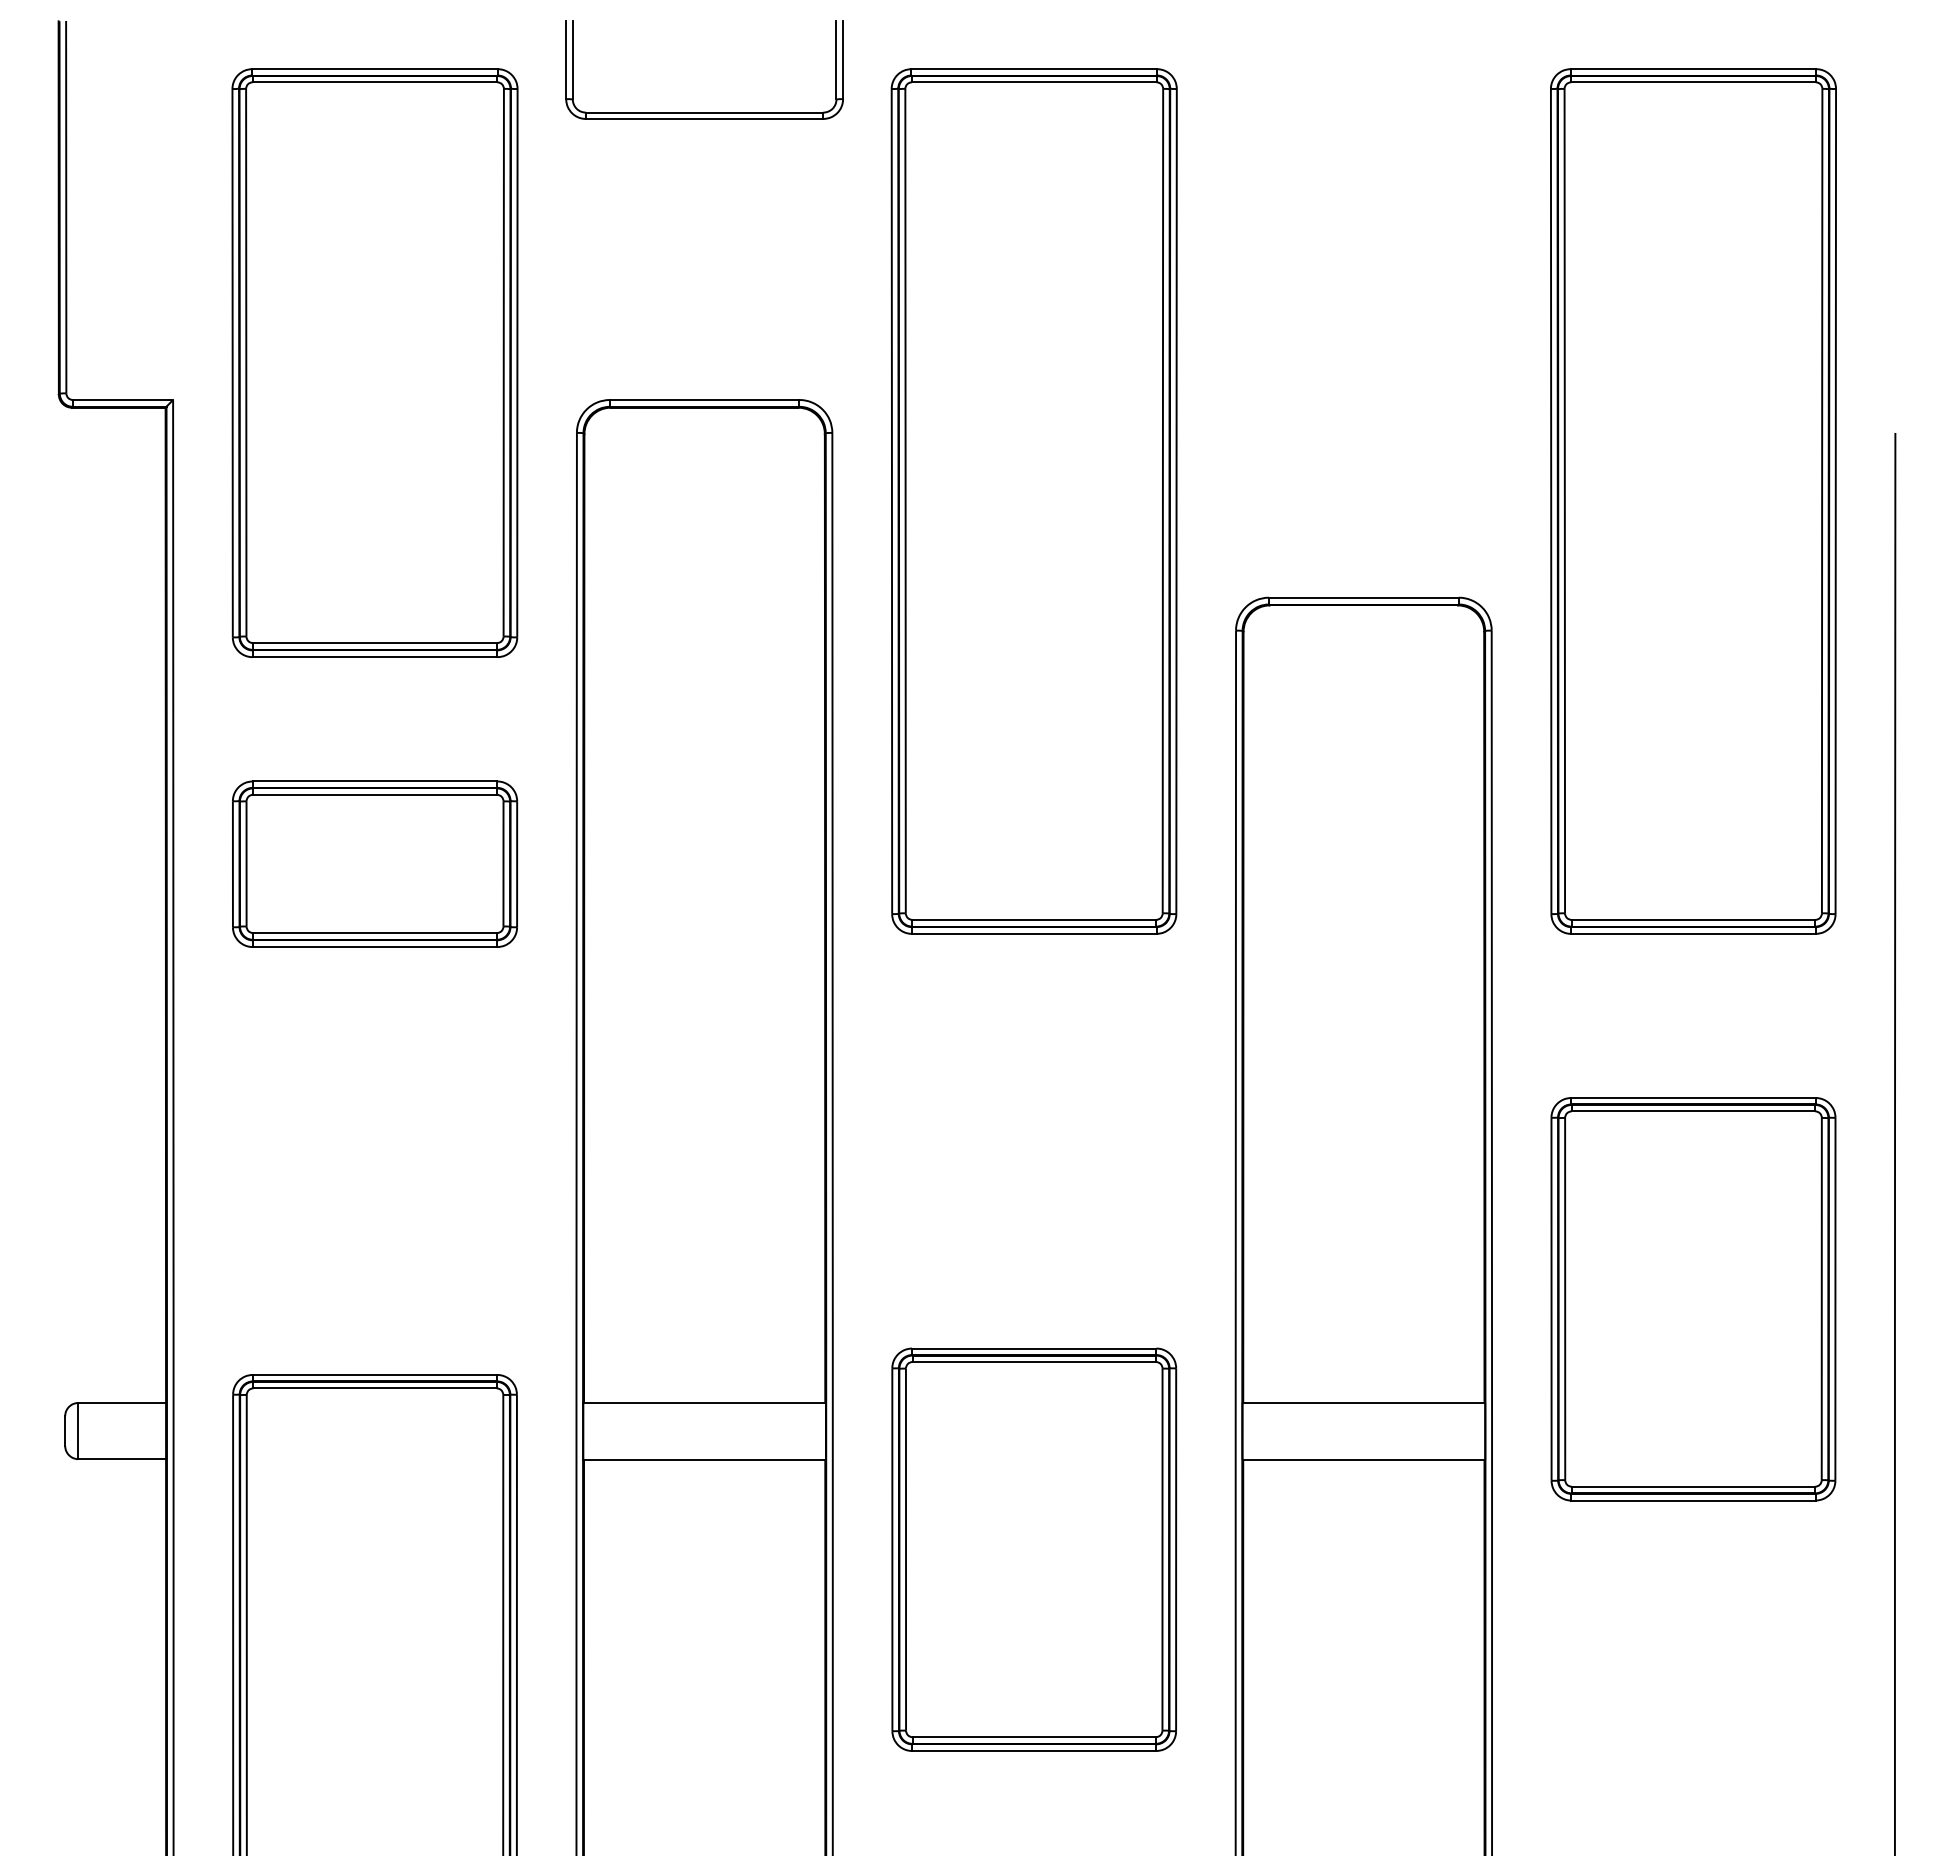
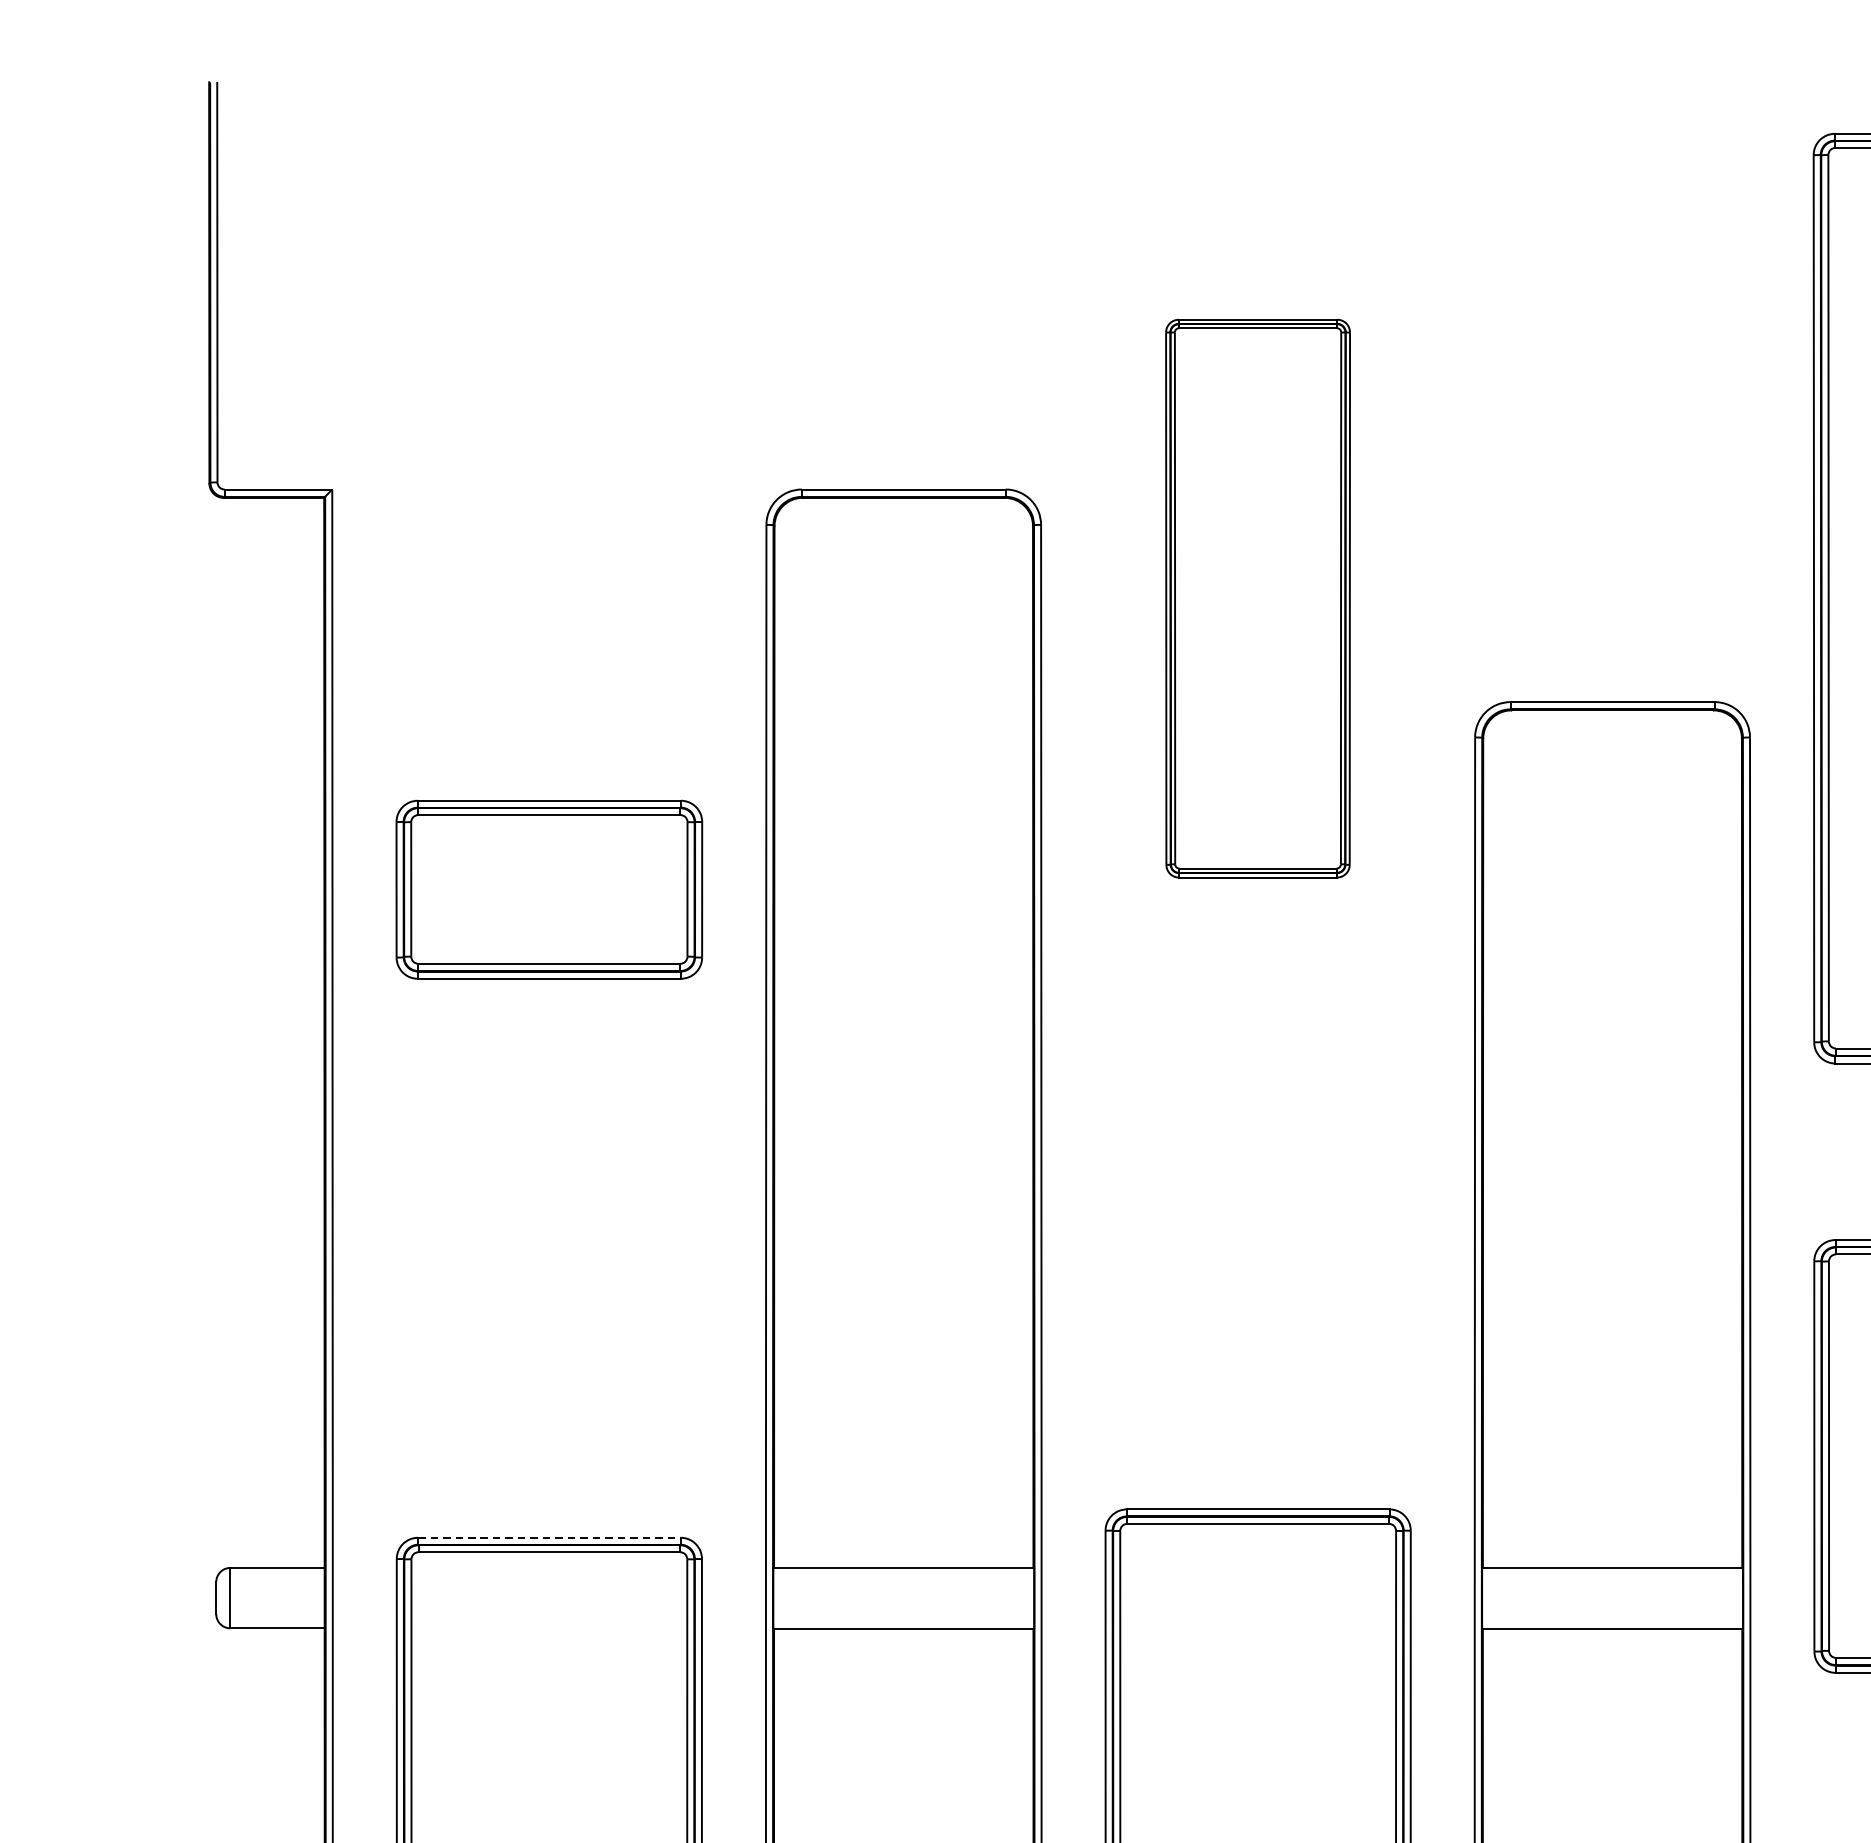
part: (704, 112) -> (903, 180), removed
part: (374, 362) -> (548, 449), removed
part: (1033, 501) -> (1257, 598), size x0.6
part: (375, 863) -> (549, 888), moved
line: (375, 1374) -> (549, 1537), solid -> dashed

